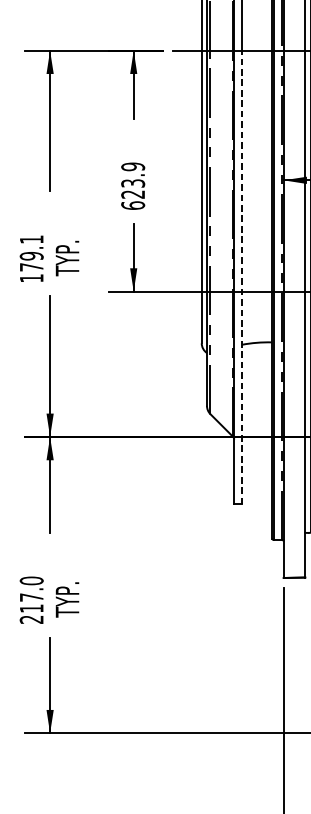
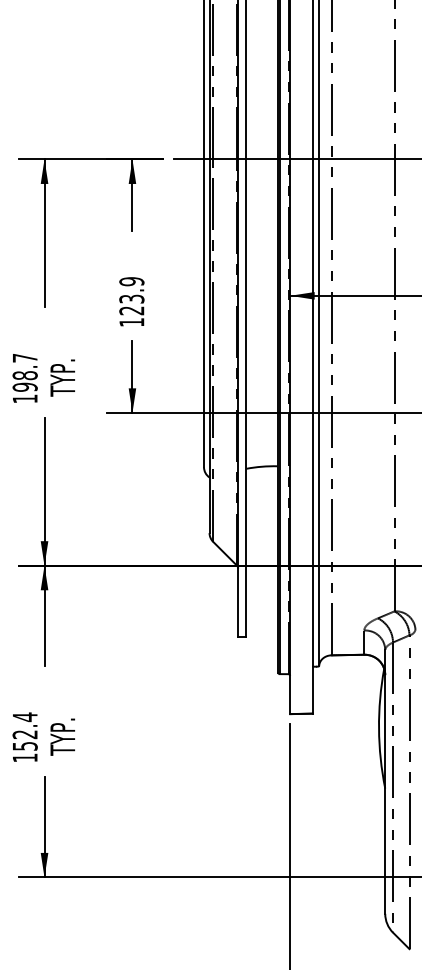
text: (132, 204) -> (131, 321), 623.9 -> 123.9
text: (31, 253) -> (24, 372), 179.1 -> 198.7
line: (242, 277) -> (246, 398), dashed -> solid
text: (31, 600) -> (24, 737), 217.0 -> 152.4

